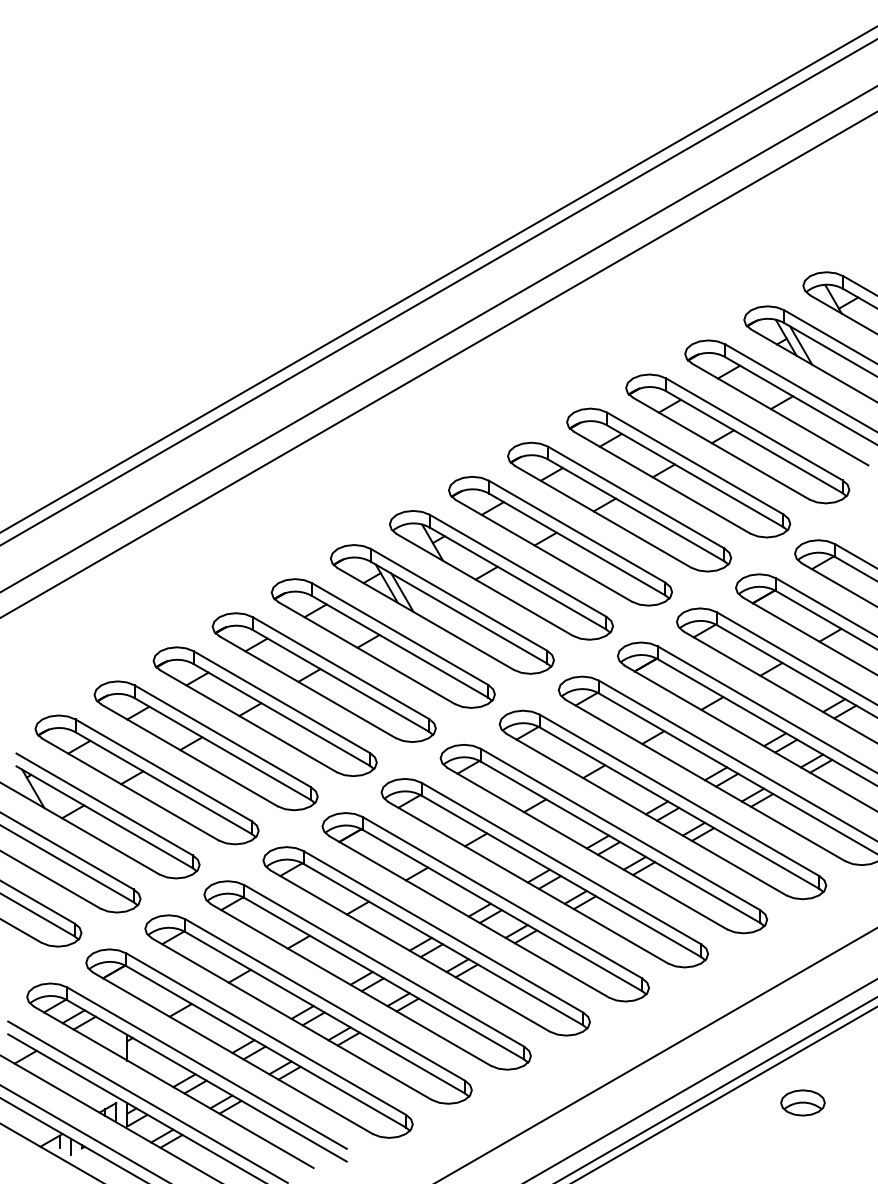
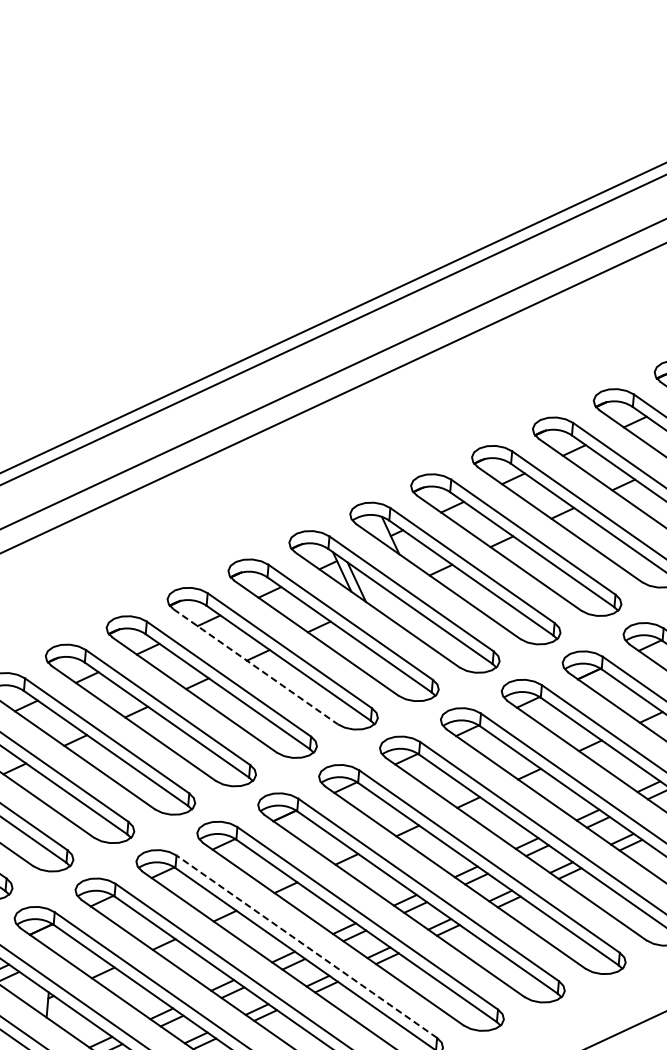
line: (307, 687) -> (255, 666), solid -> dashed
line: (383, 965) -> (306, 946), solid -> dashed

